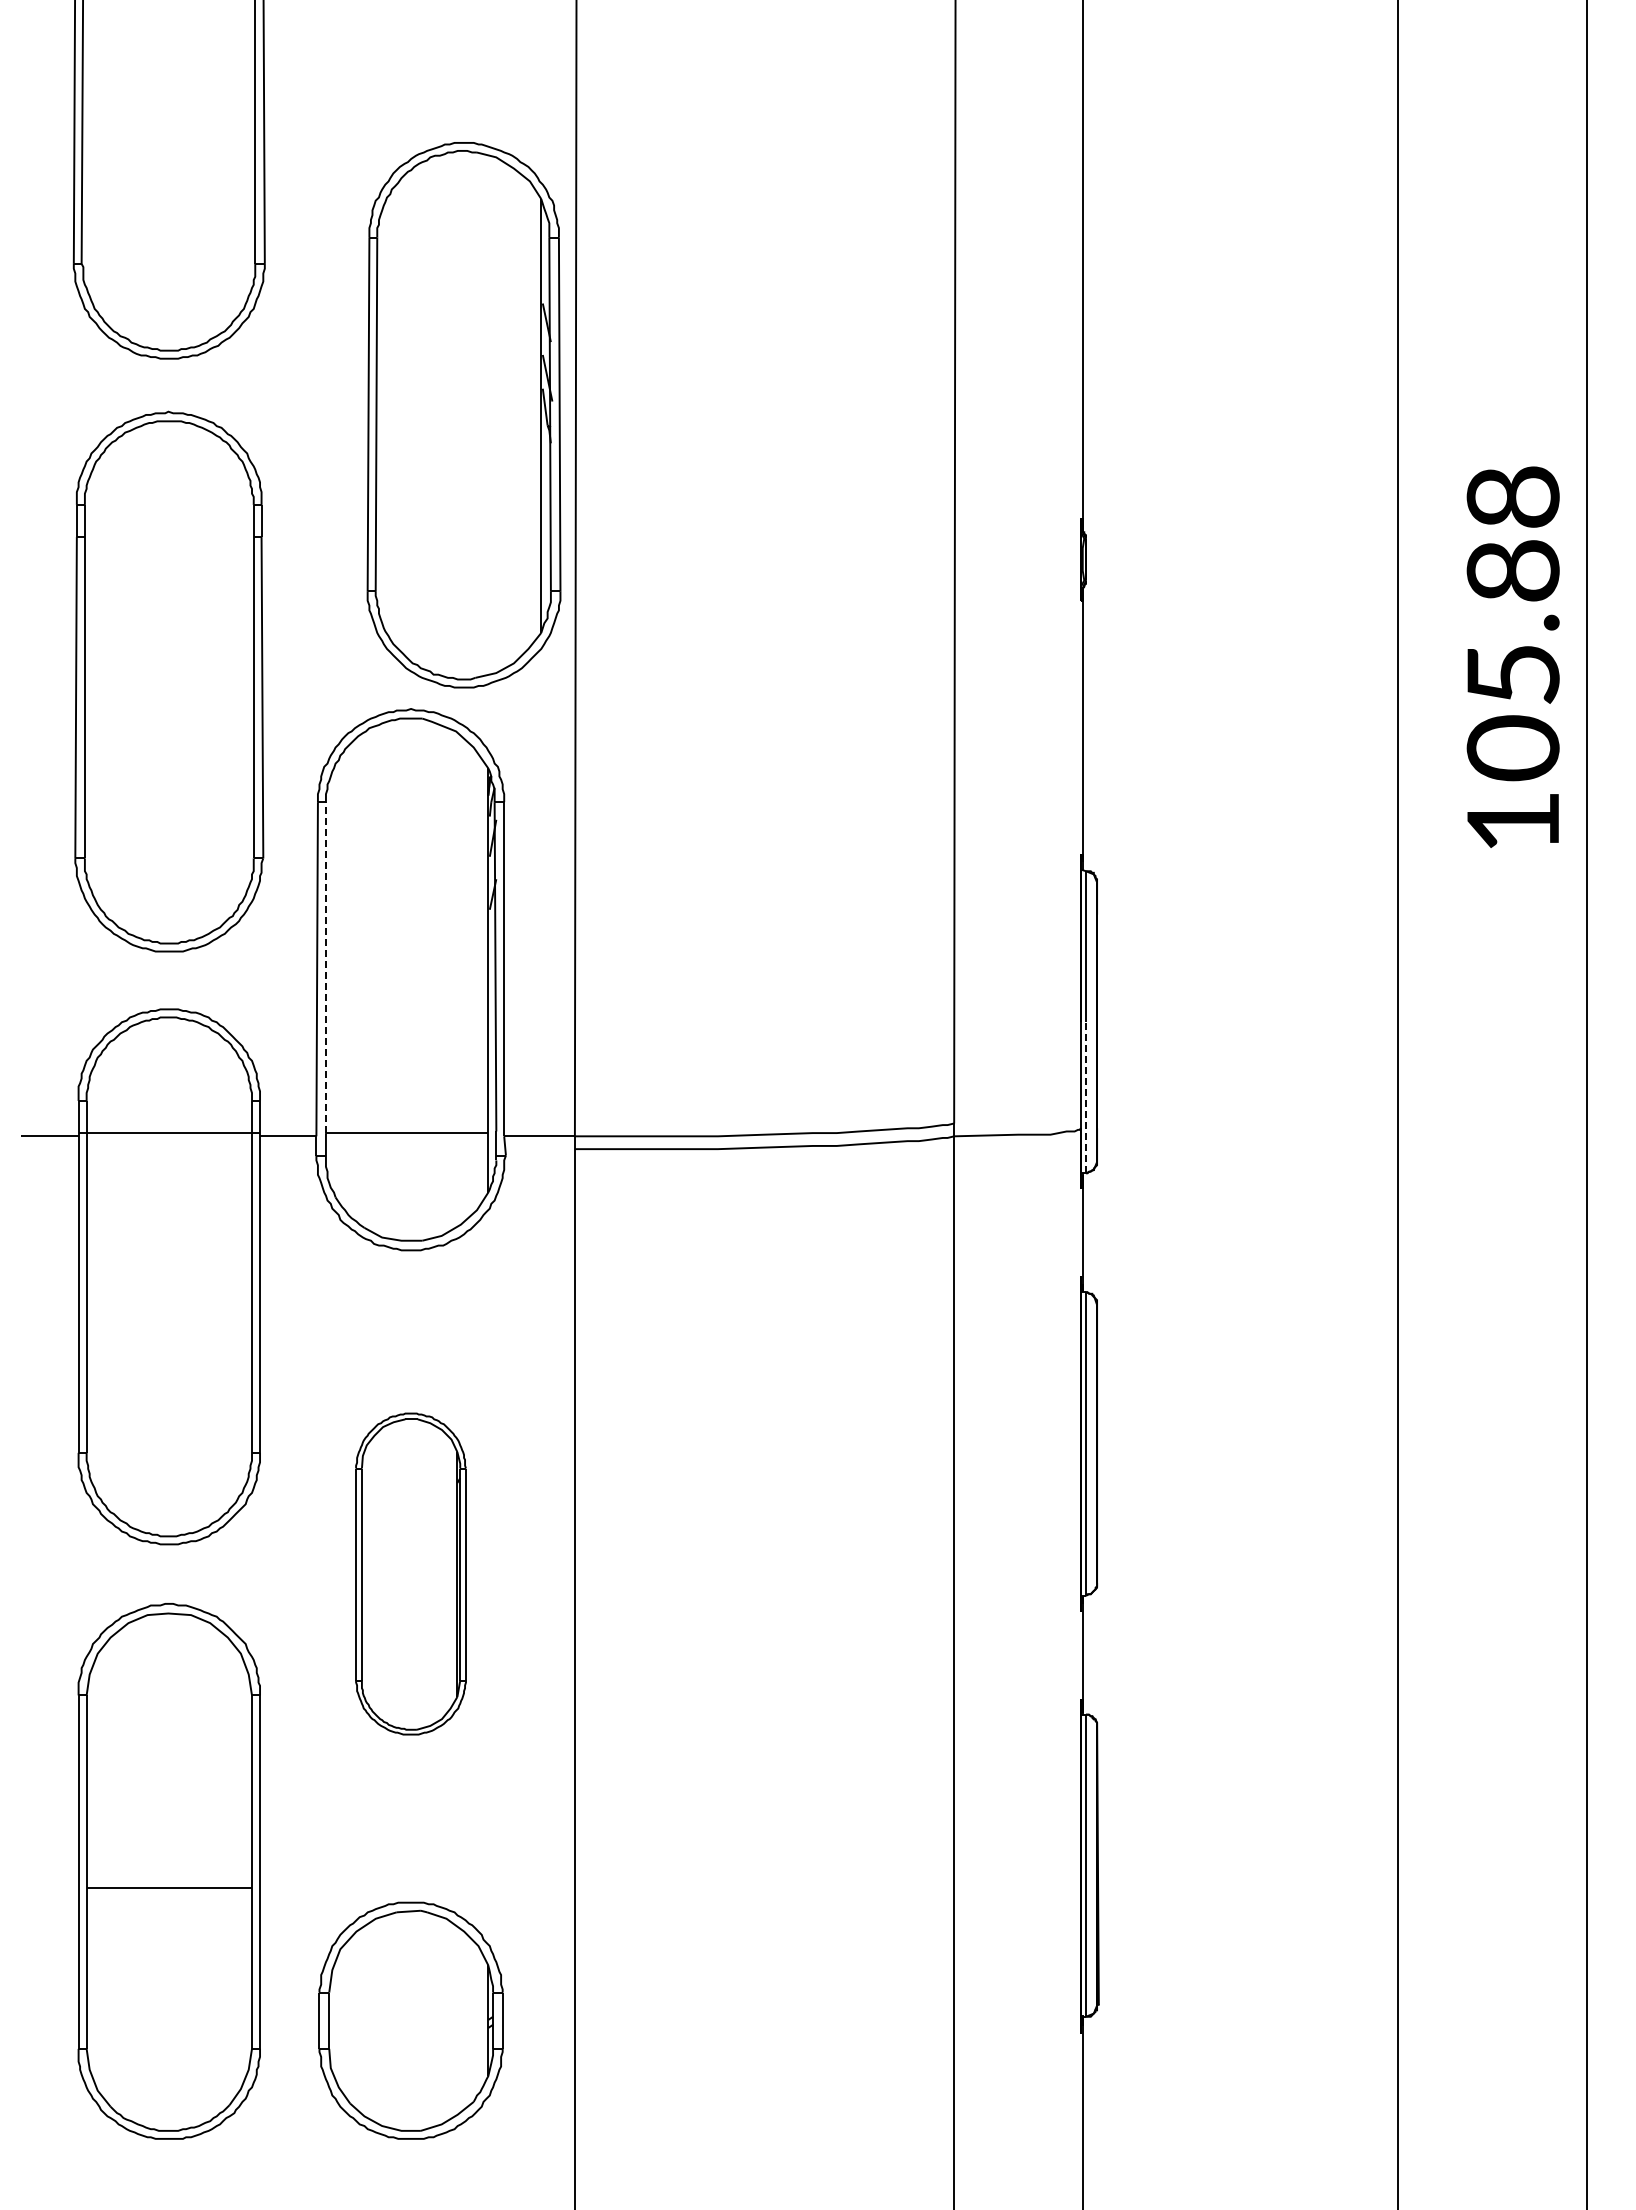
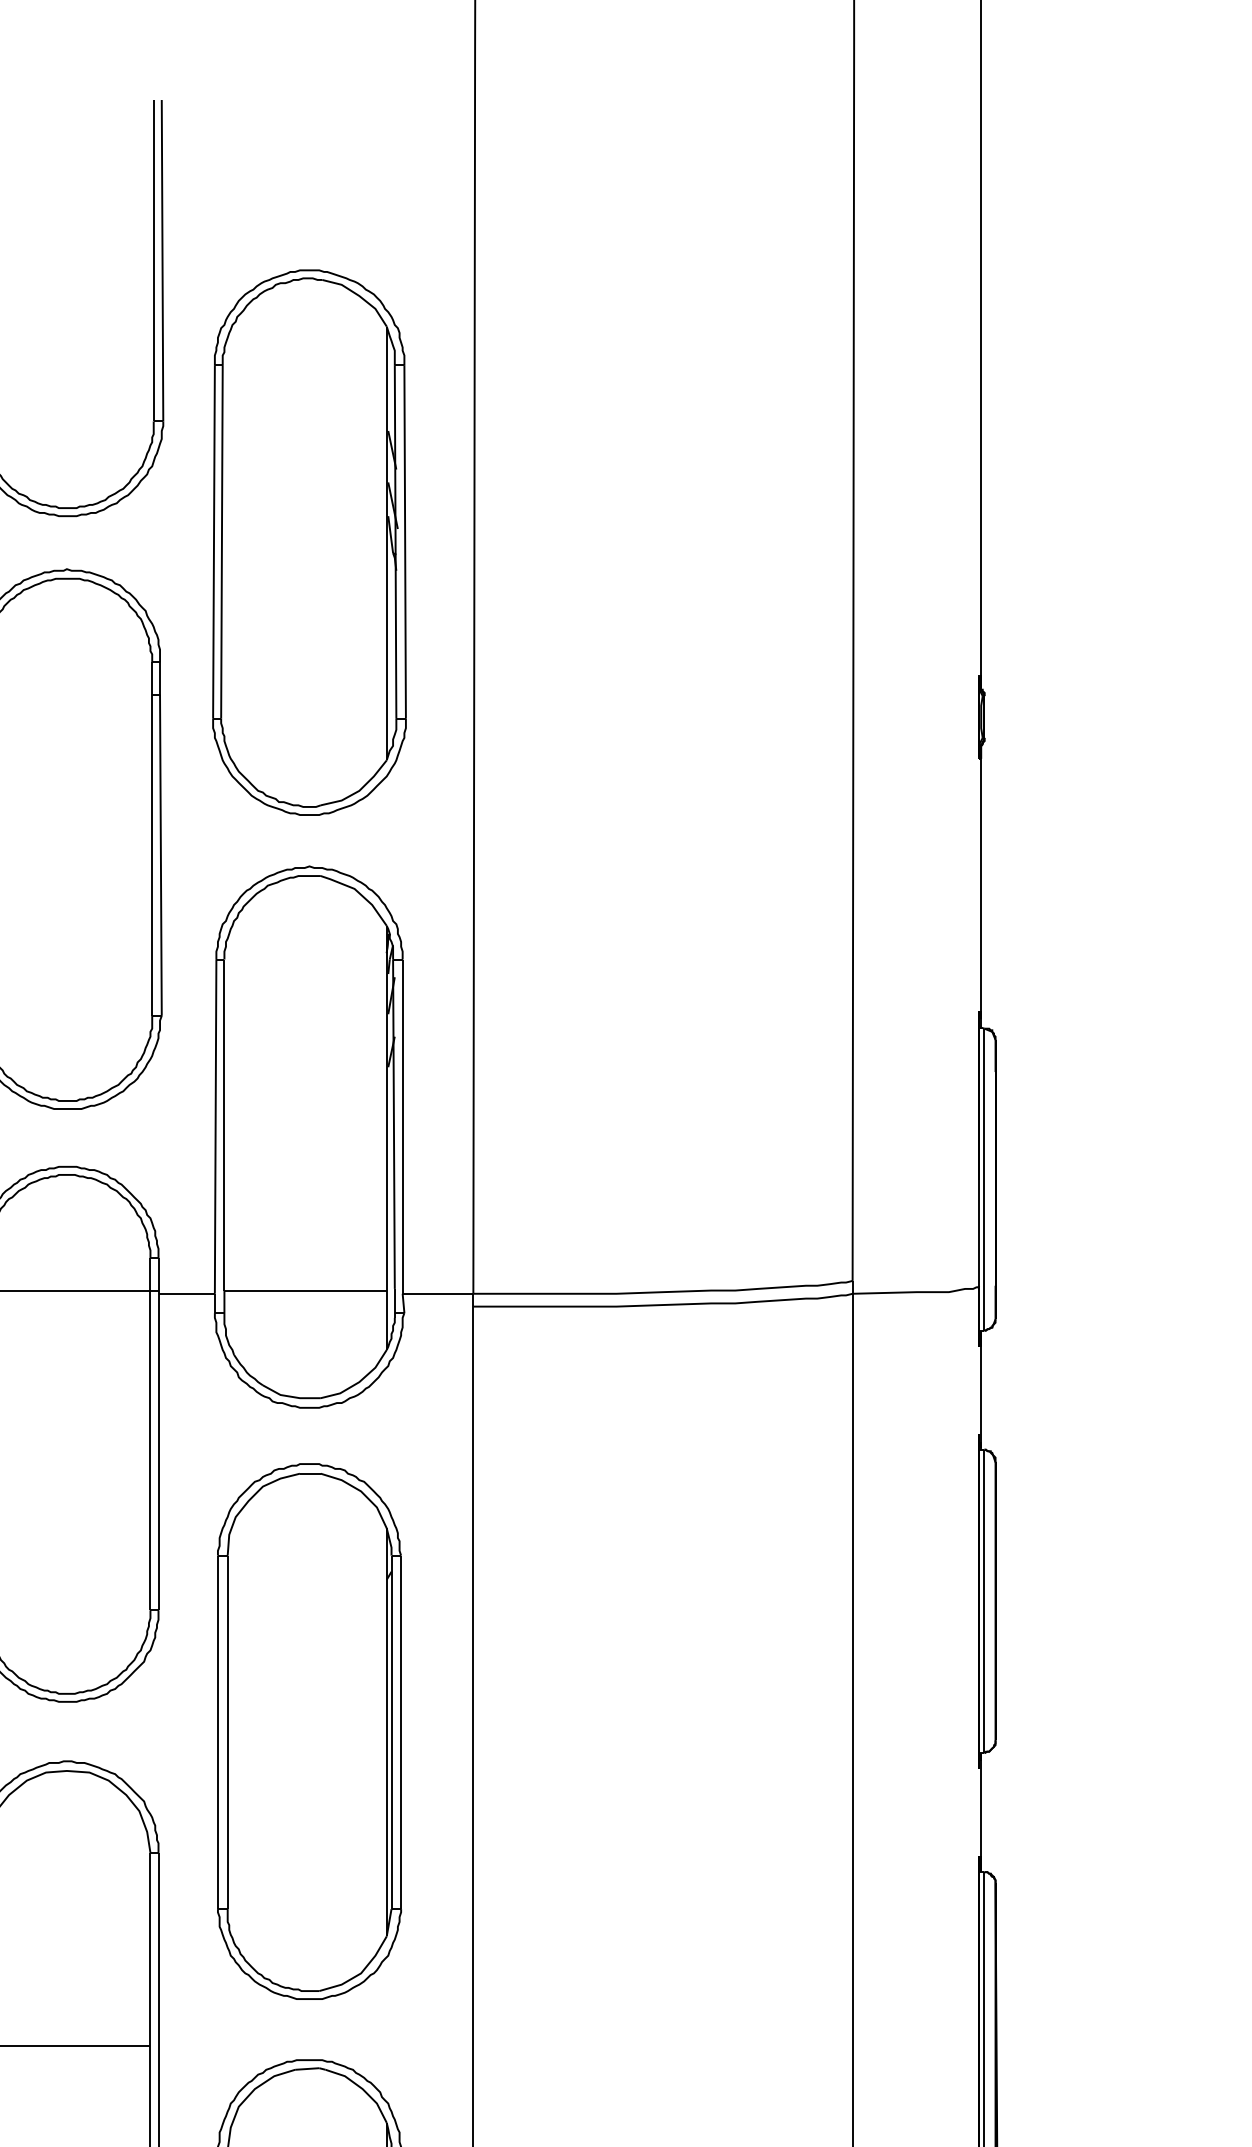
part: (463, 415) -> (308, 542), moved
line: (325, 967) -> (223, 1124), dashed -> solid
line: (1086, 1097) -> (984, 1254), dashed -> solid
part: (410, 1573) -> (308, 1730), size x1.67

